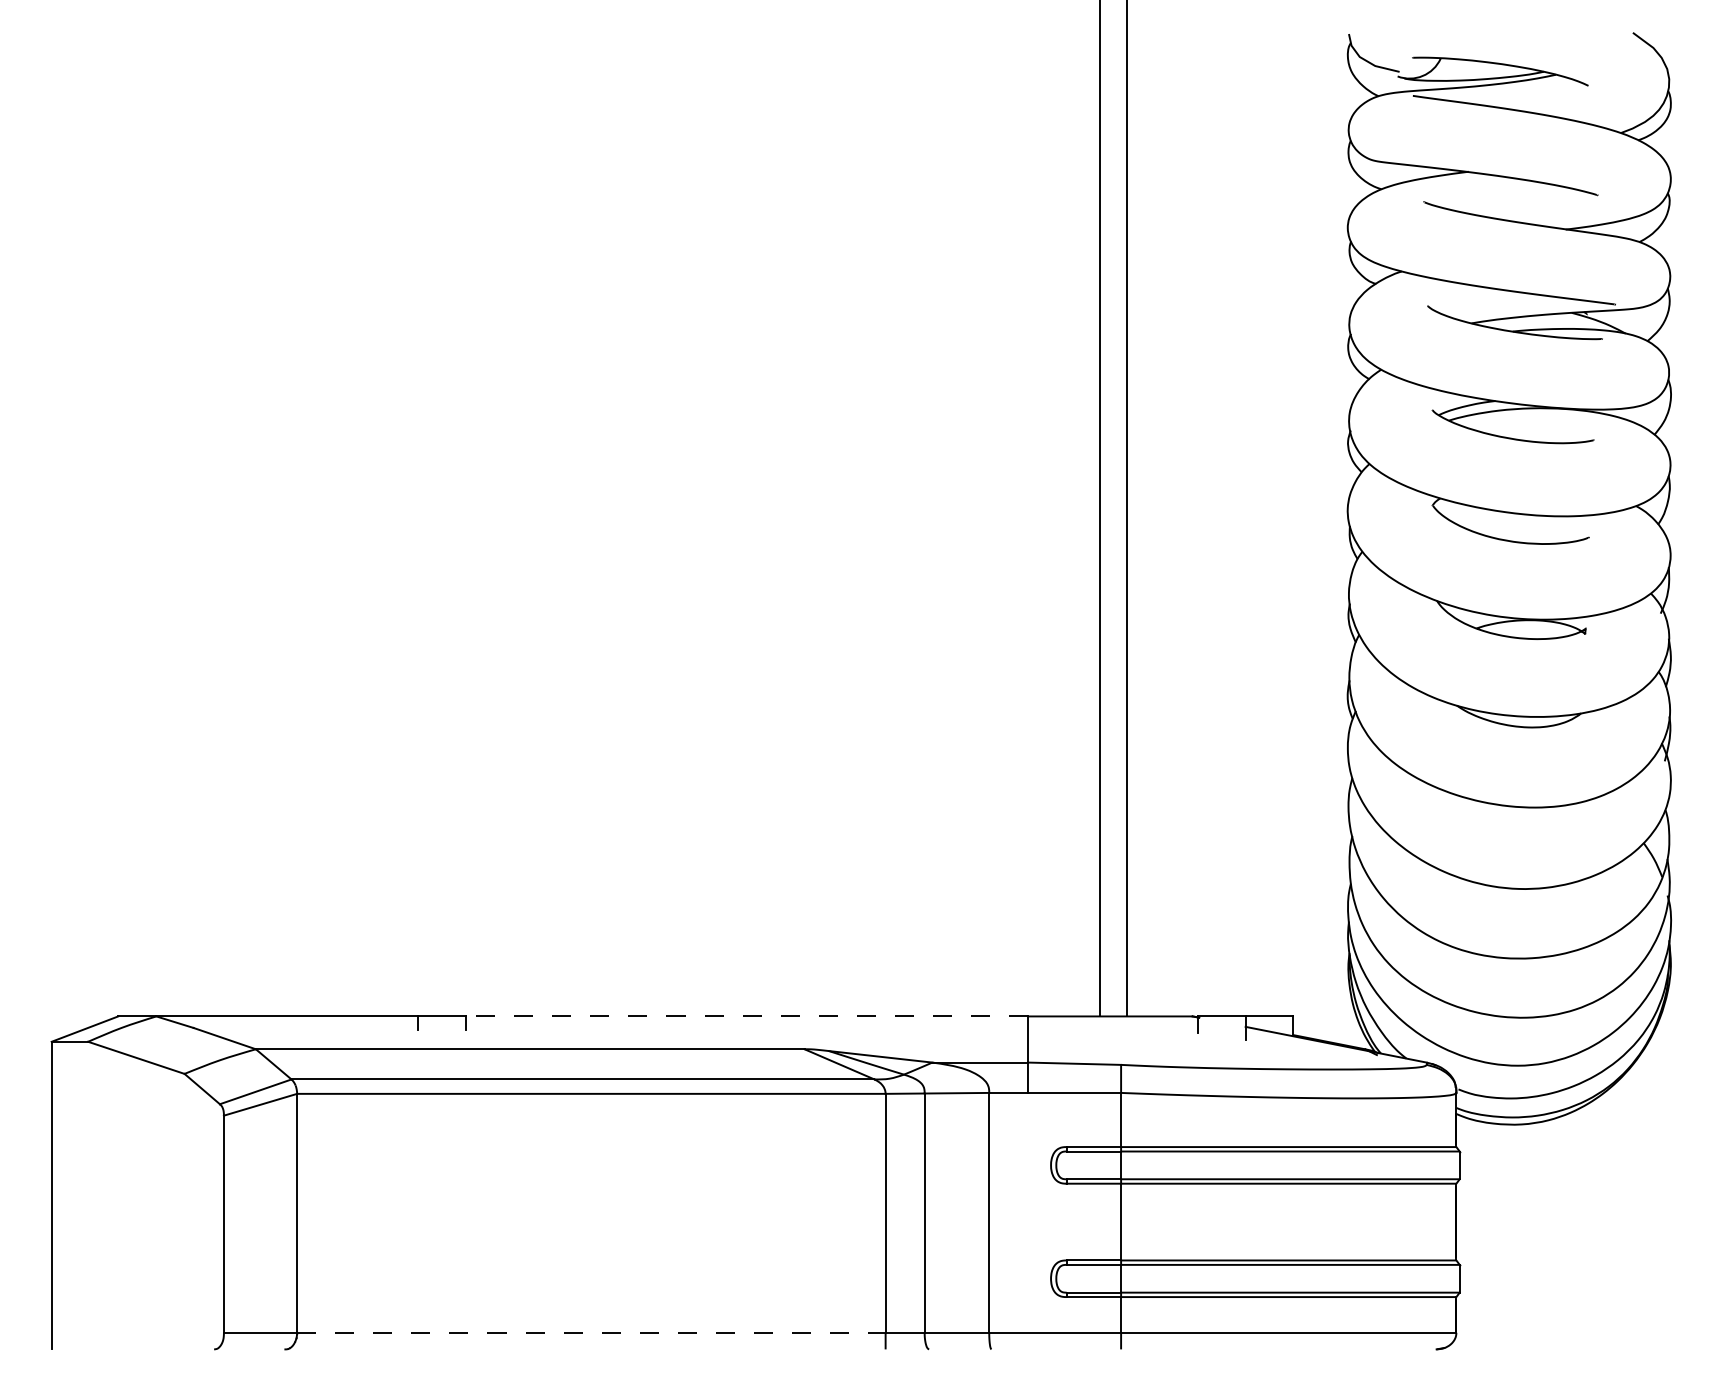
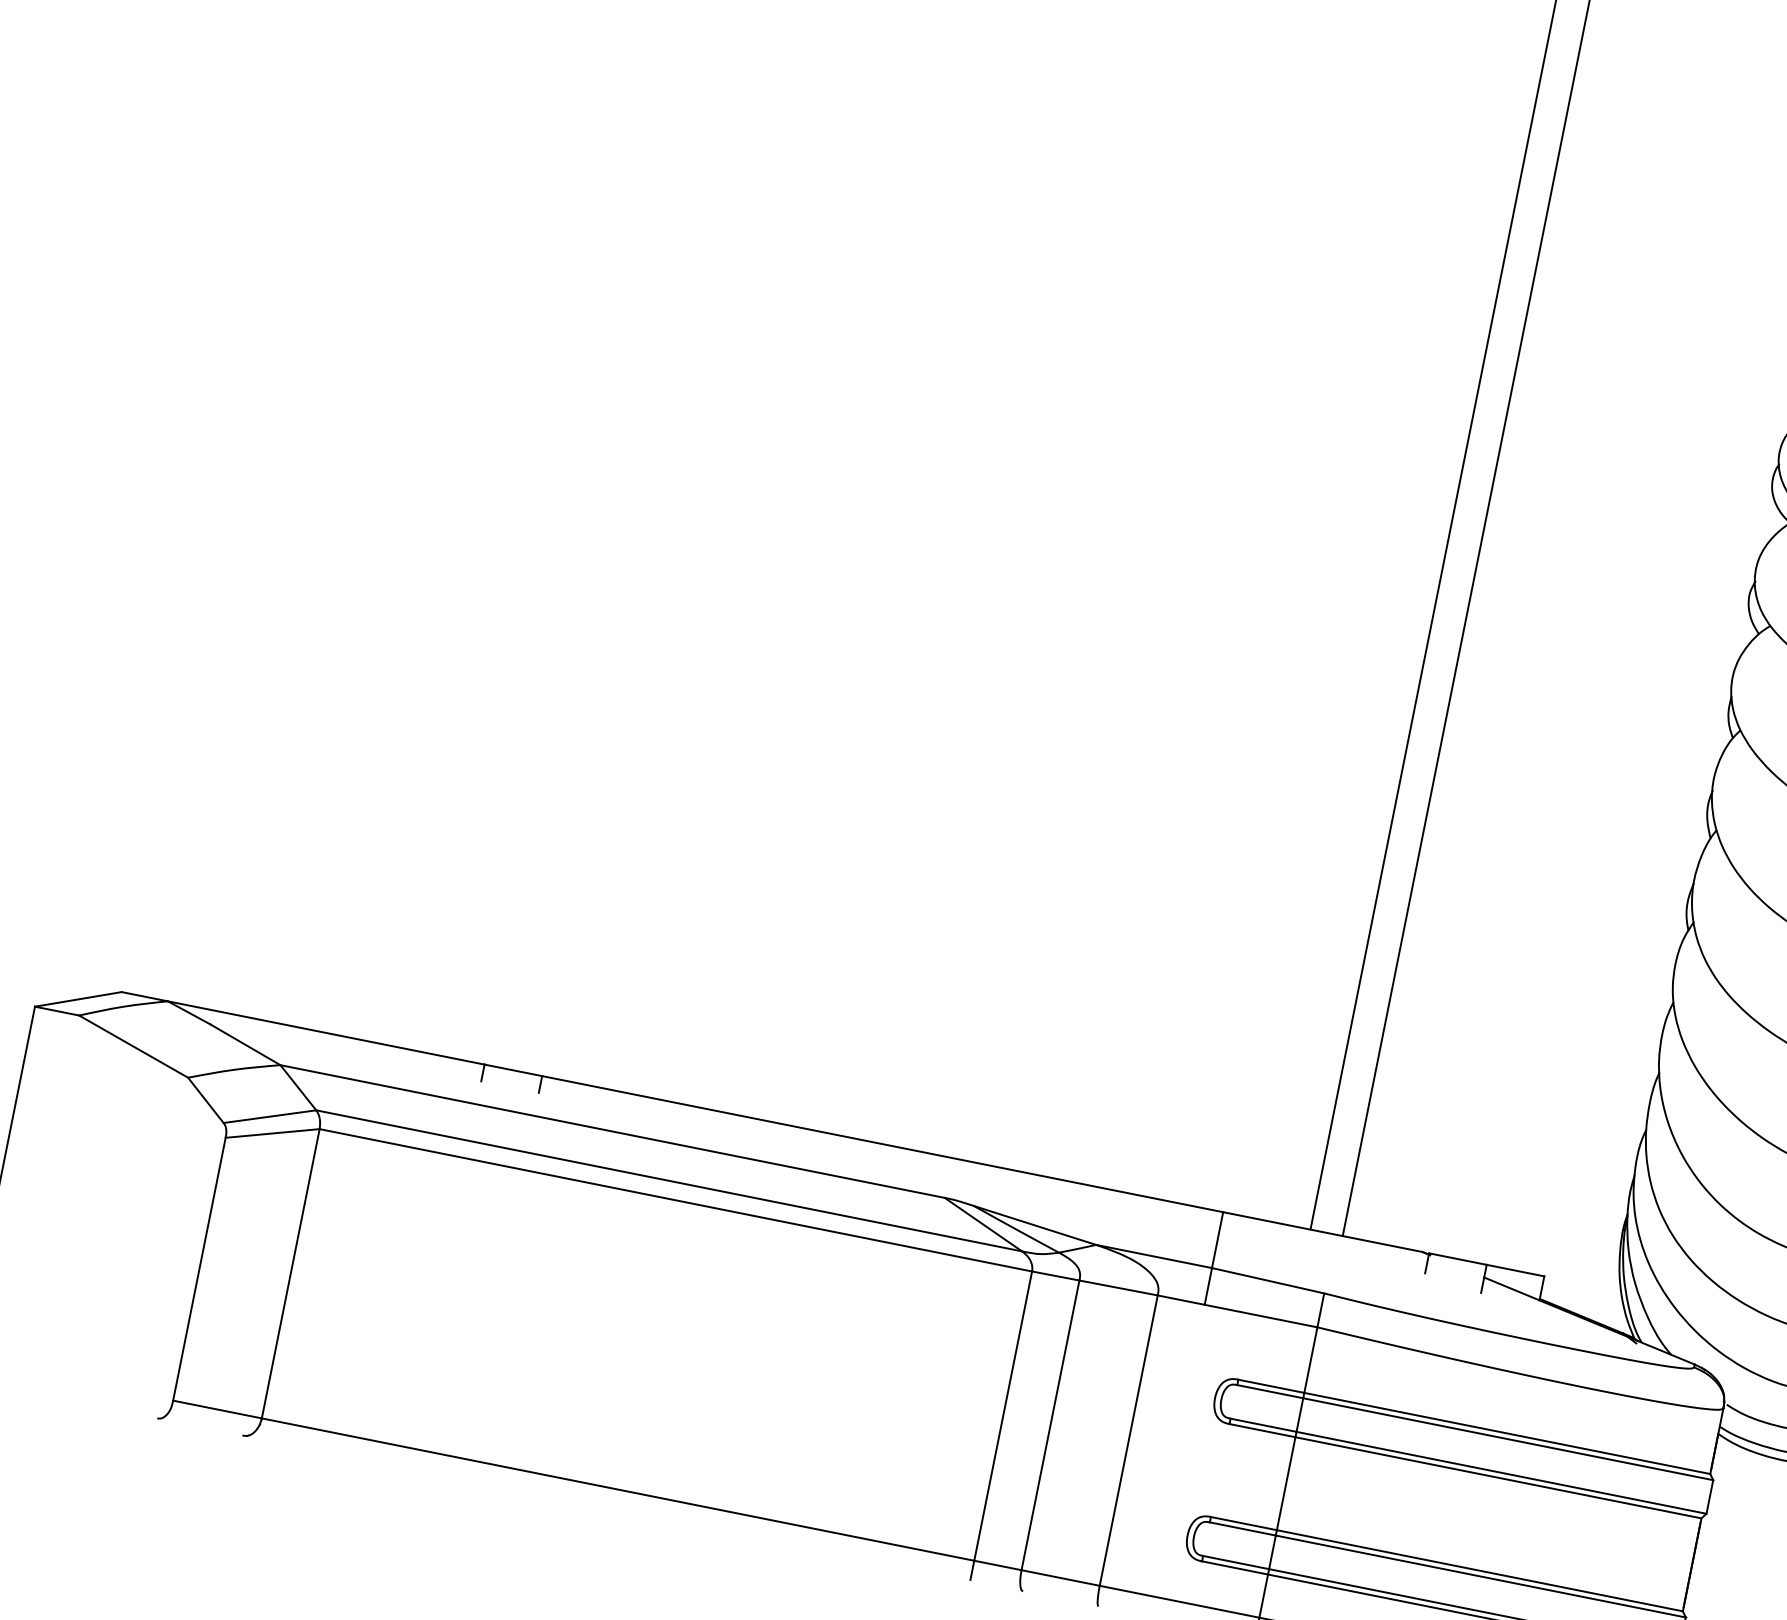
line: (746, 1016) -> (882, 1144), dashed -> solid
line: (591, 1332) -> (618, 1489), dashed -> solid

